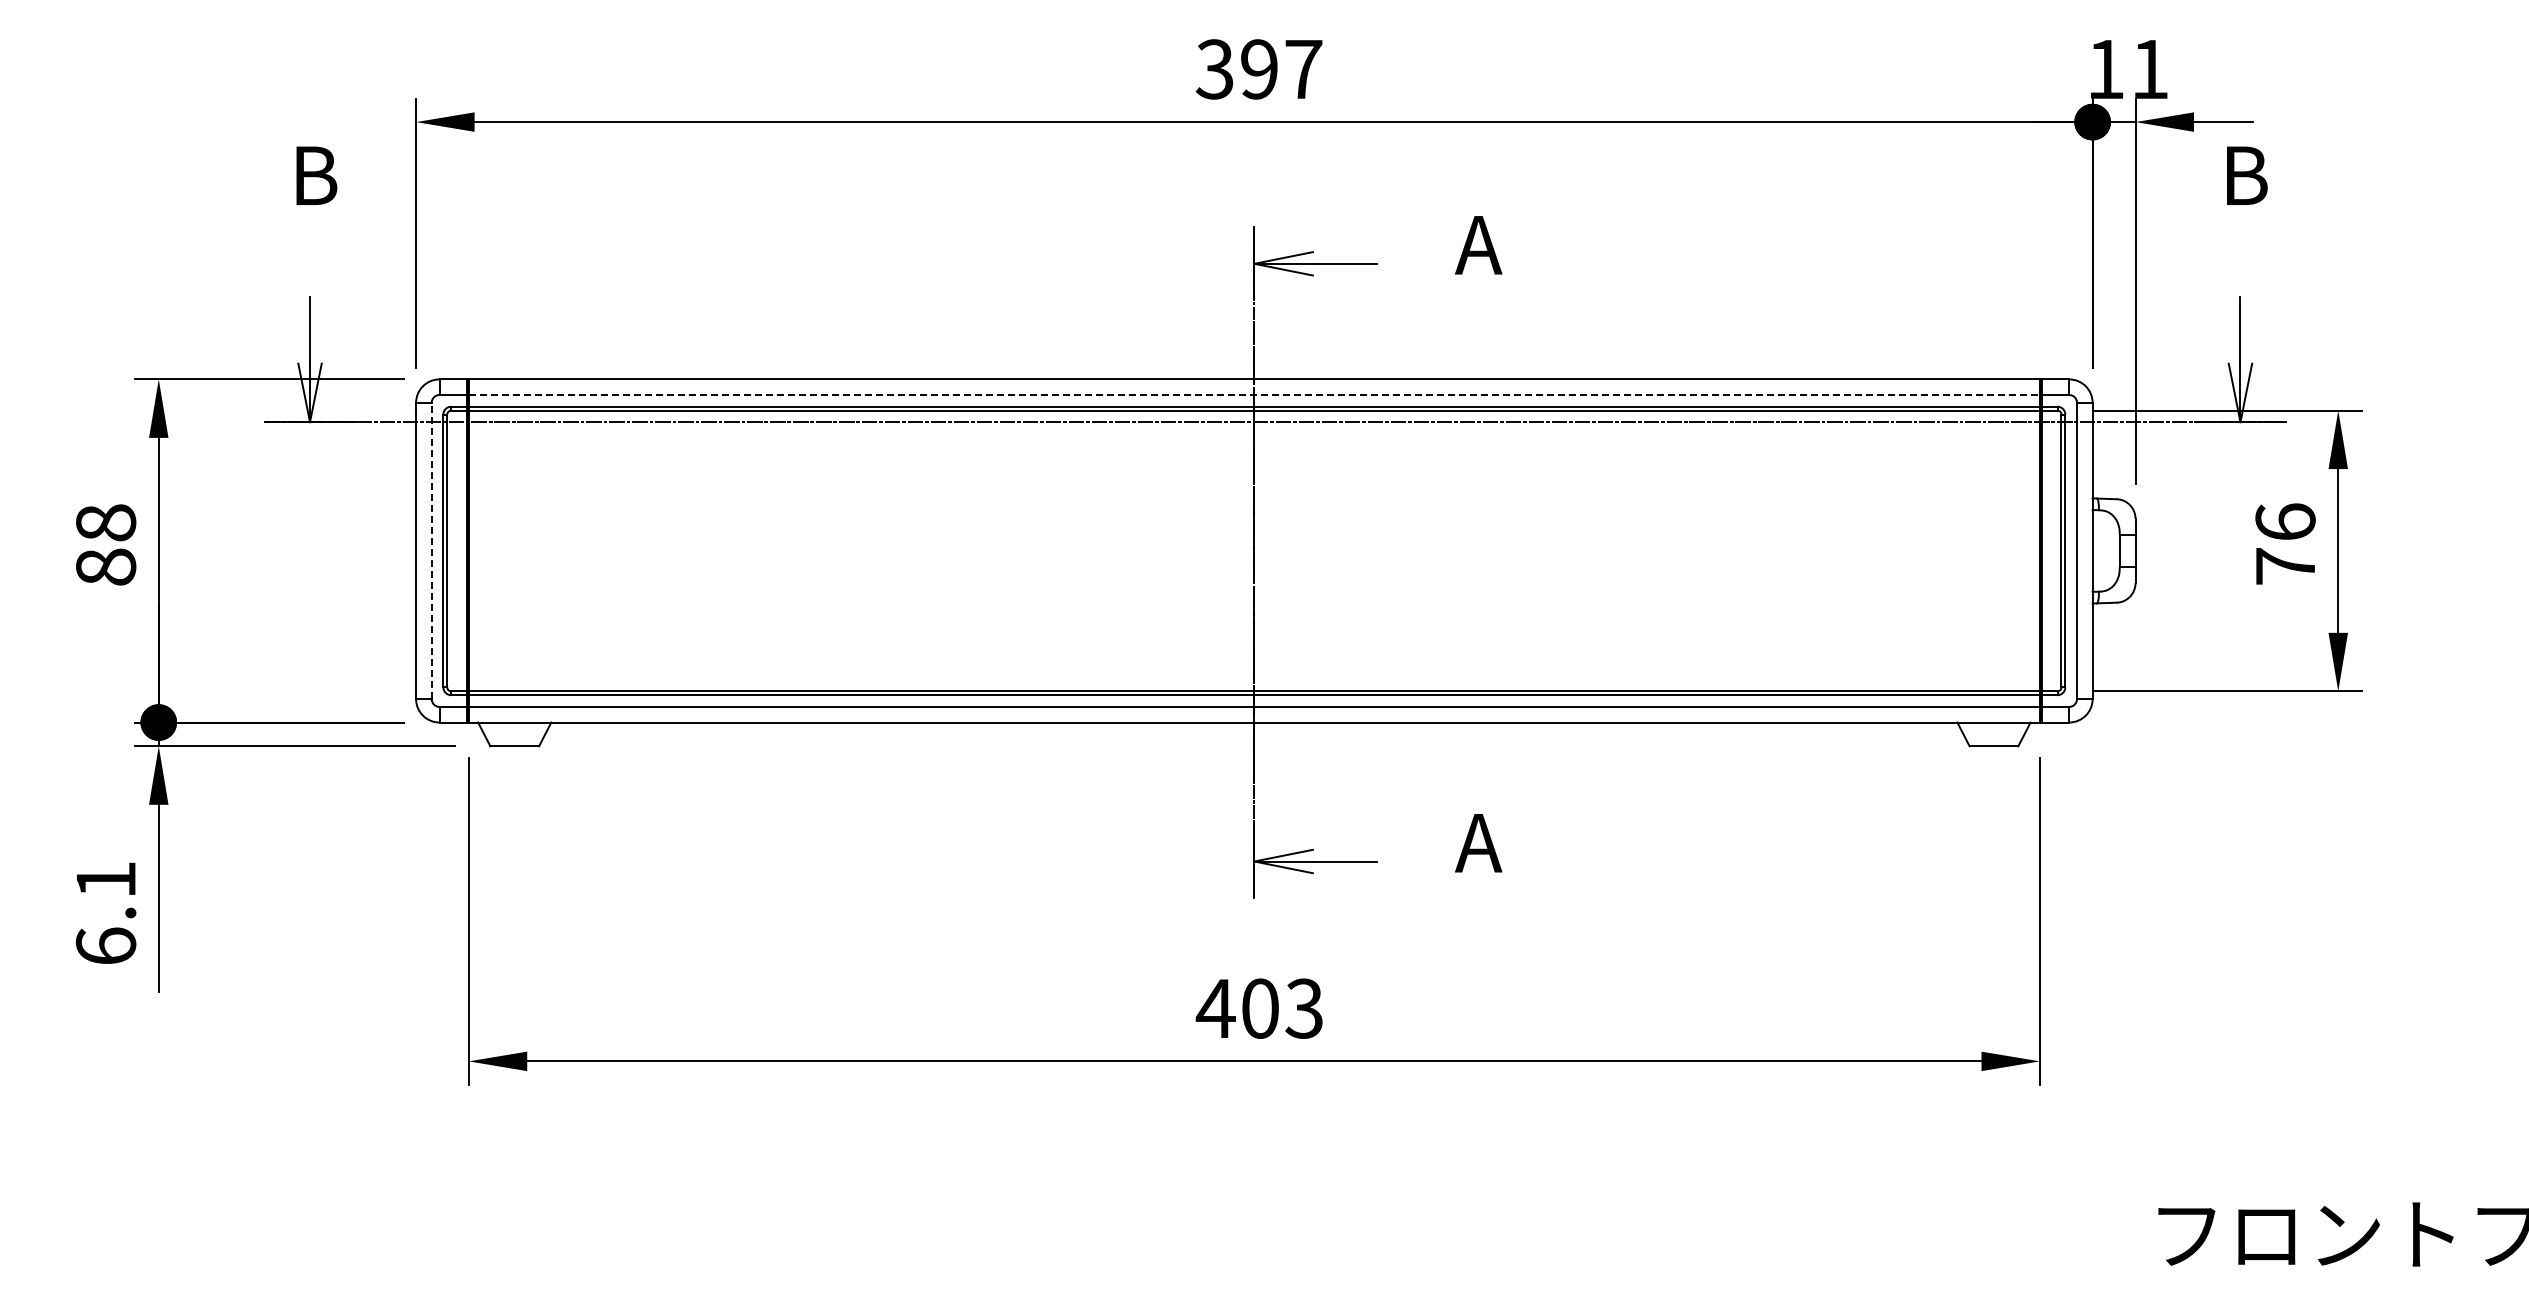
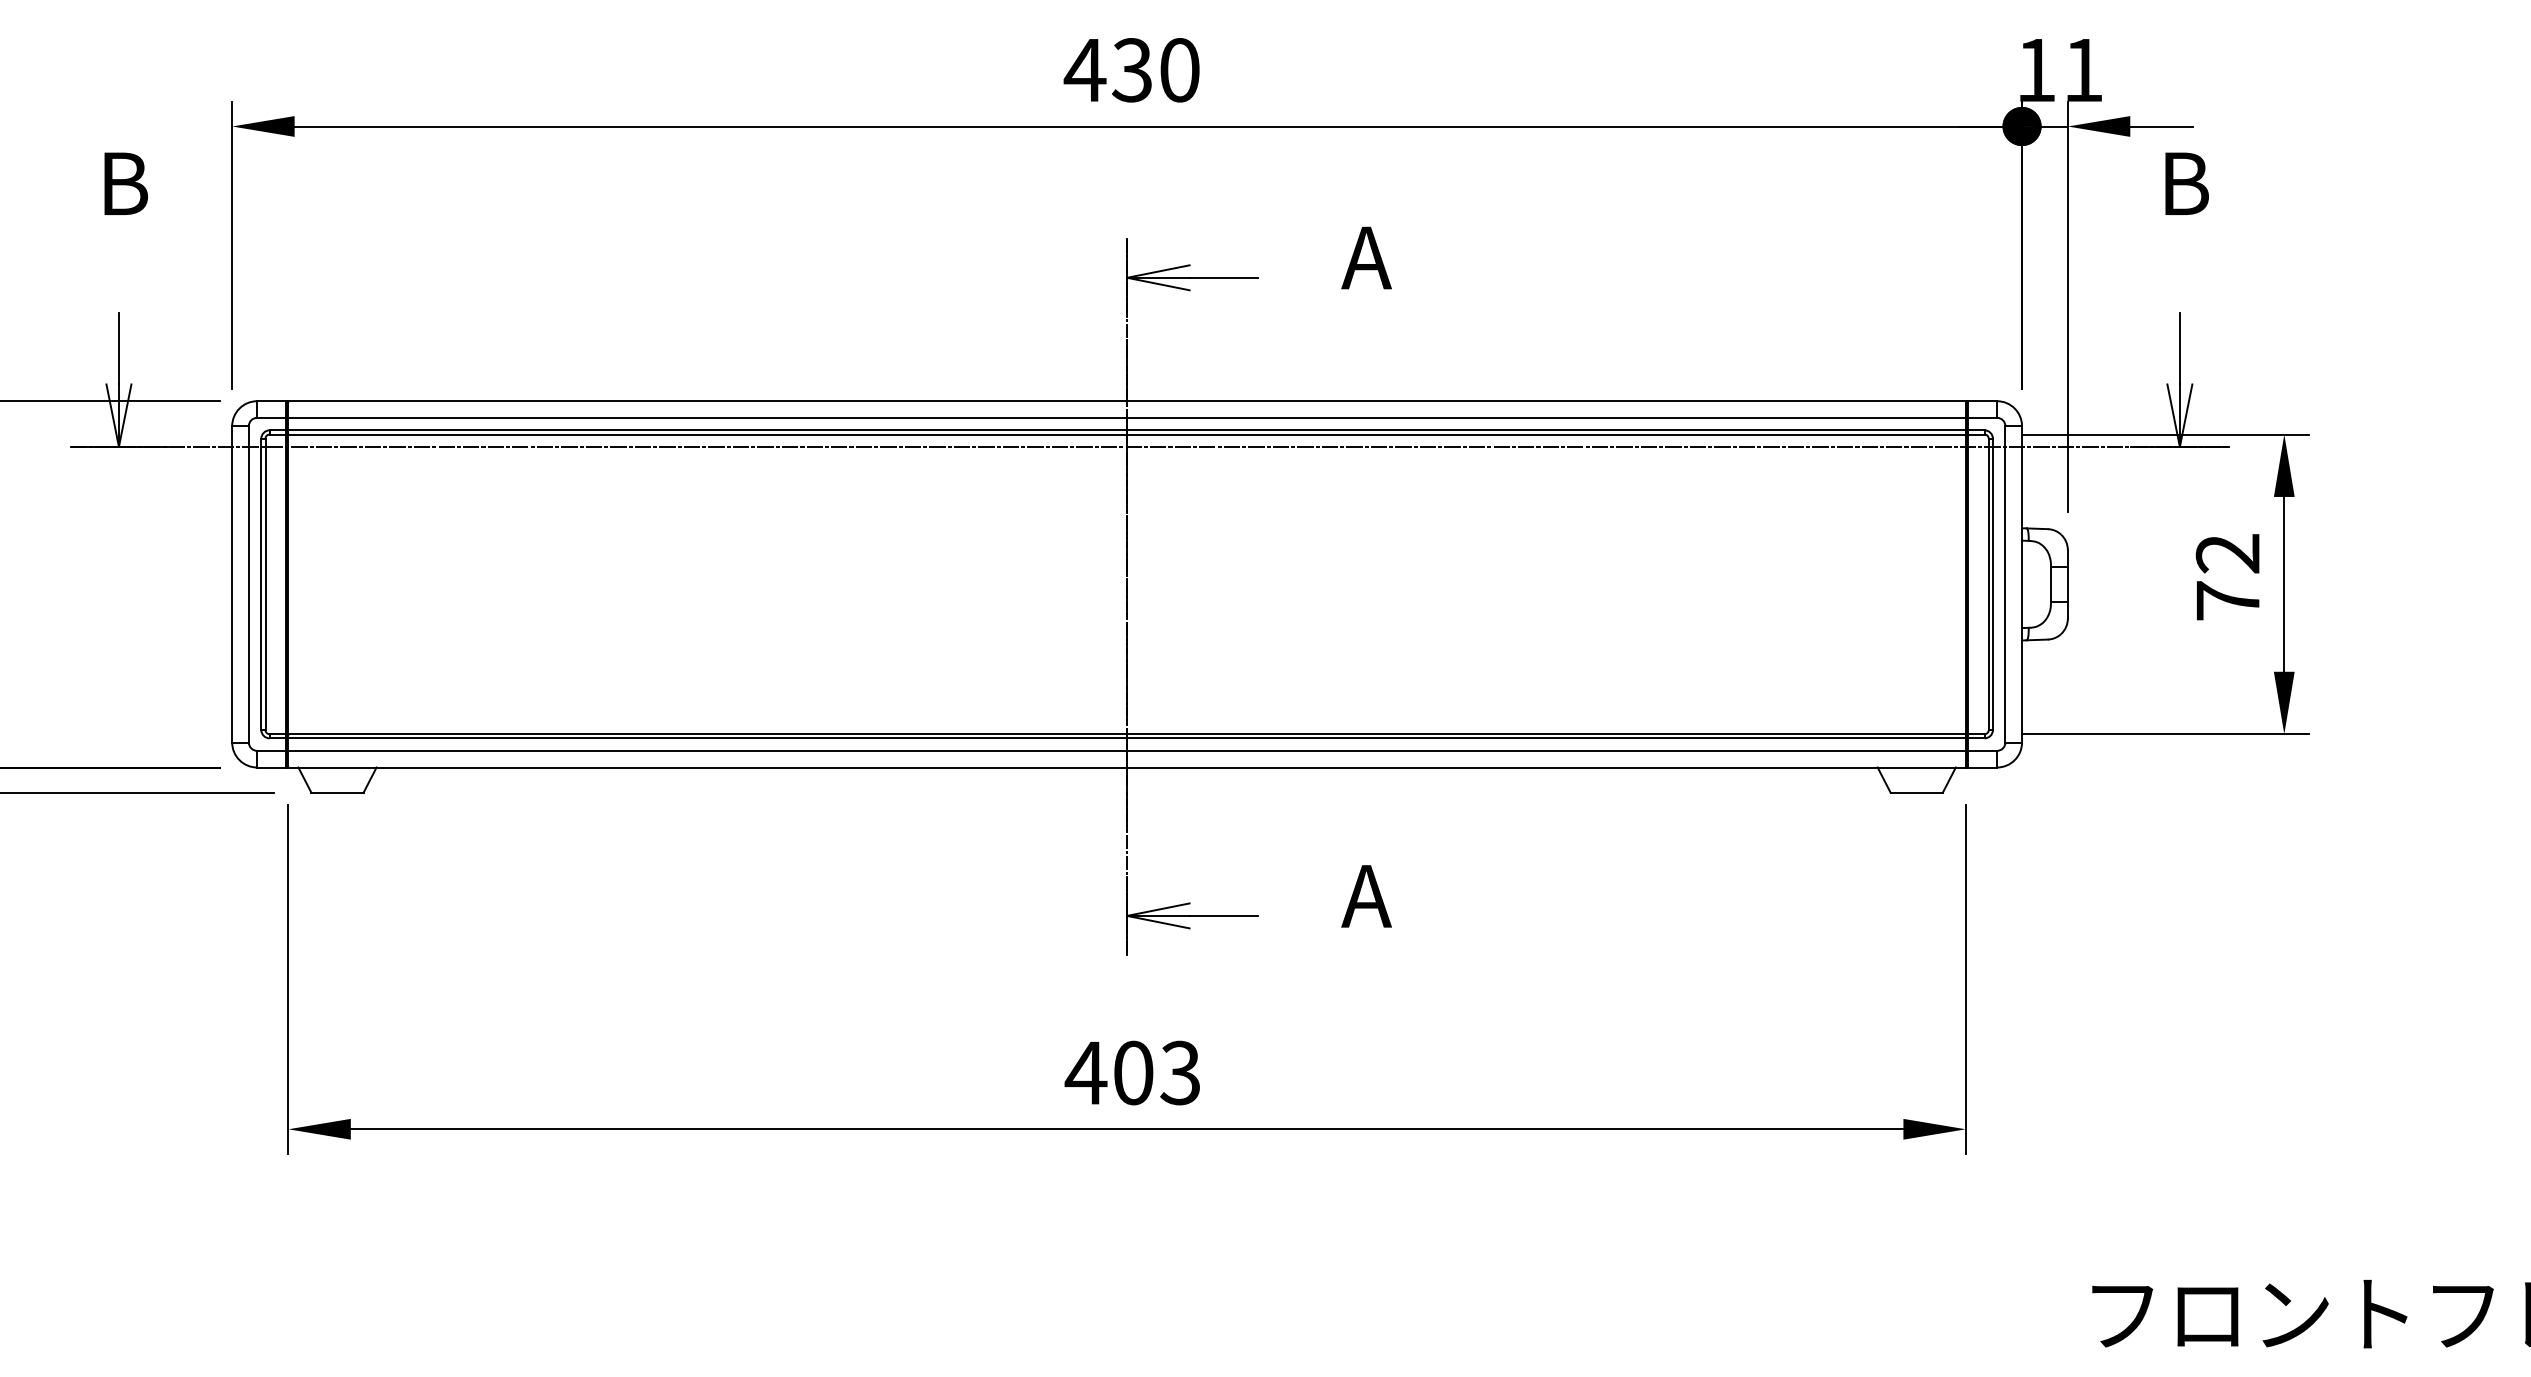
text: (1258, 69) -> (1131, 70), 397 -> 430
line: (1254, 395) -> (1127, 418), dashed -> solid
text: (2285, 521) -> (2227, 552), 76 -> 72
line: (431, 550) -> (248, 583), dashed -> solid

